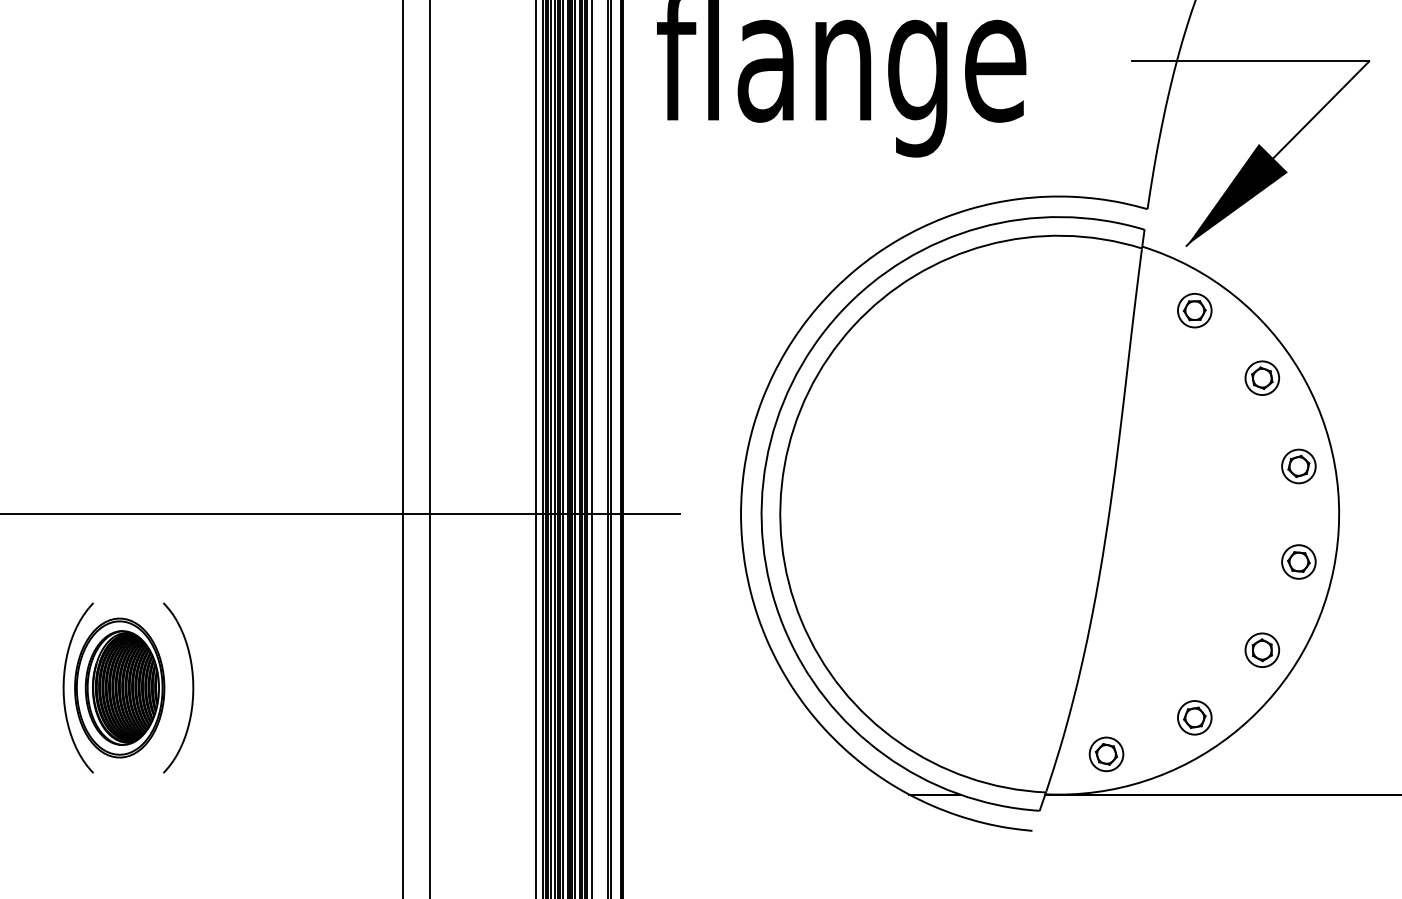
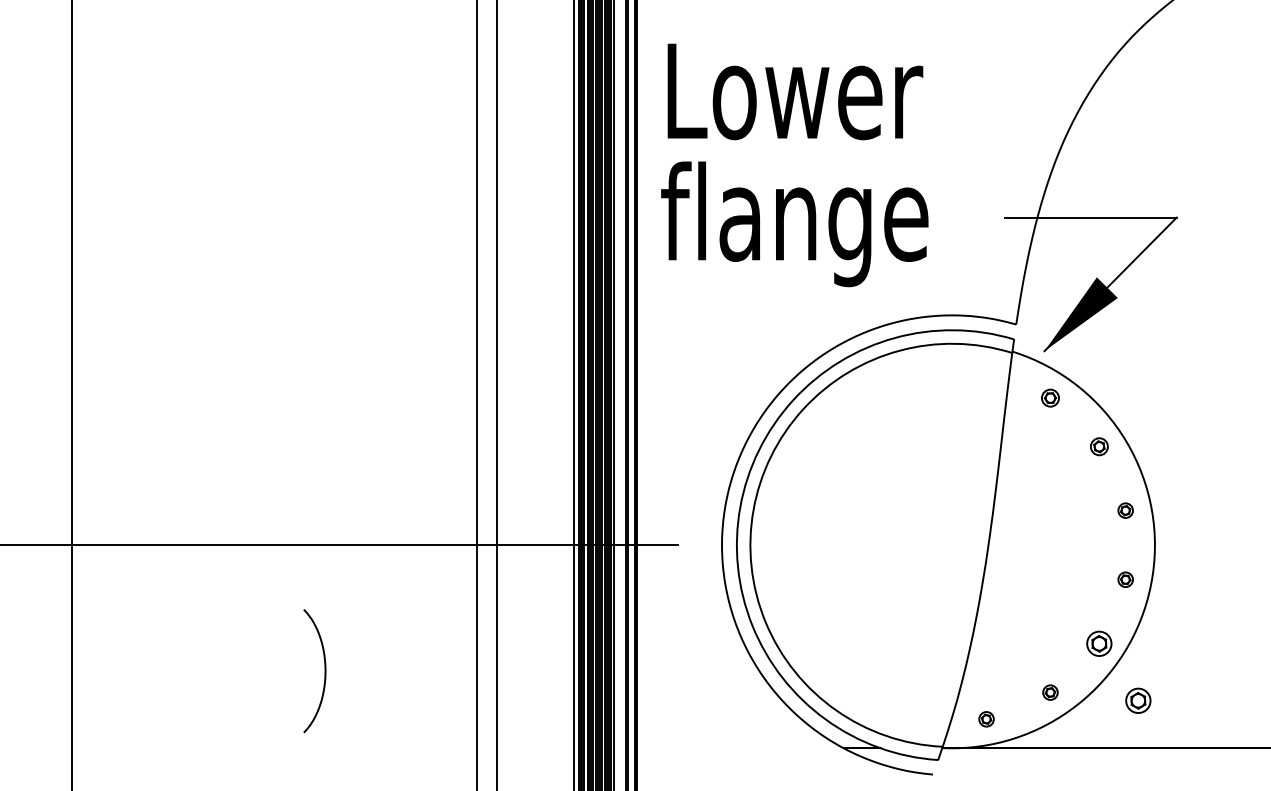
part: (1194, 311) -> (1050, 398), size x0.7
part: (1262, 377) -> (1099, 446), size x0.7
part: (1298, 466) -> (1125, 510), size x0.6
part: (1298, 561) -> (1125, 579), size x0.6
part: (113, 688) -> (267, 671), removed
part: (1194, 717) -> (1050, 692), size x0.6
part: (1316, 728) -> (1138, 700), added
part: (1106, 754) -> (986, 719), size x0.6

